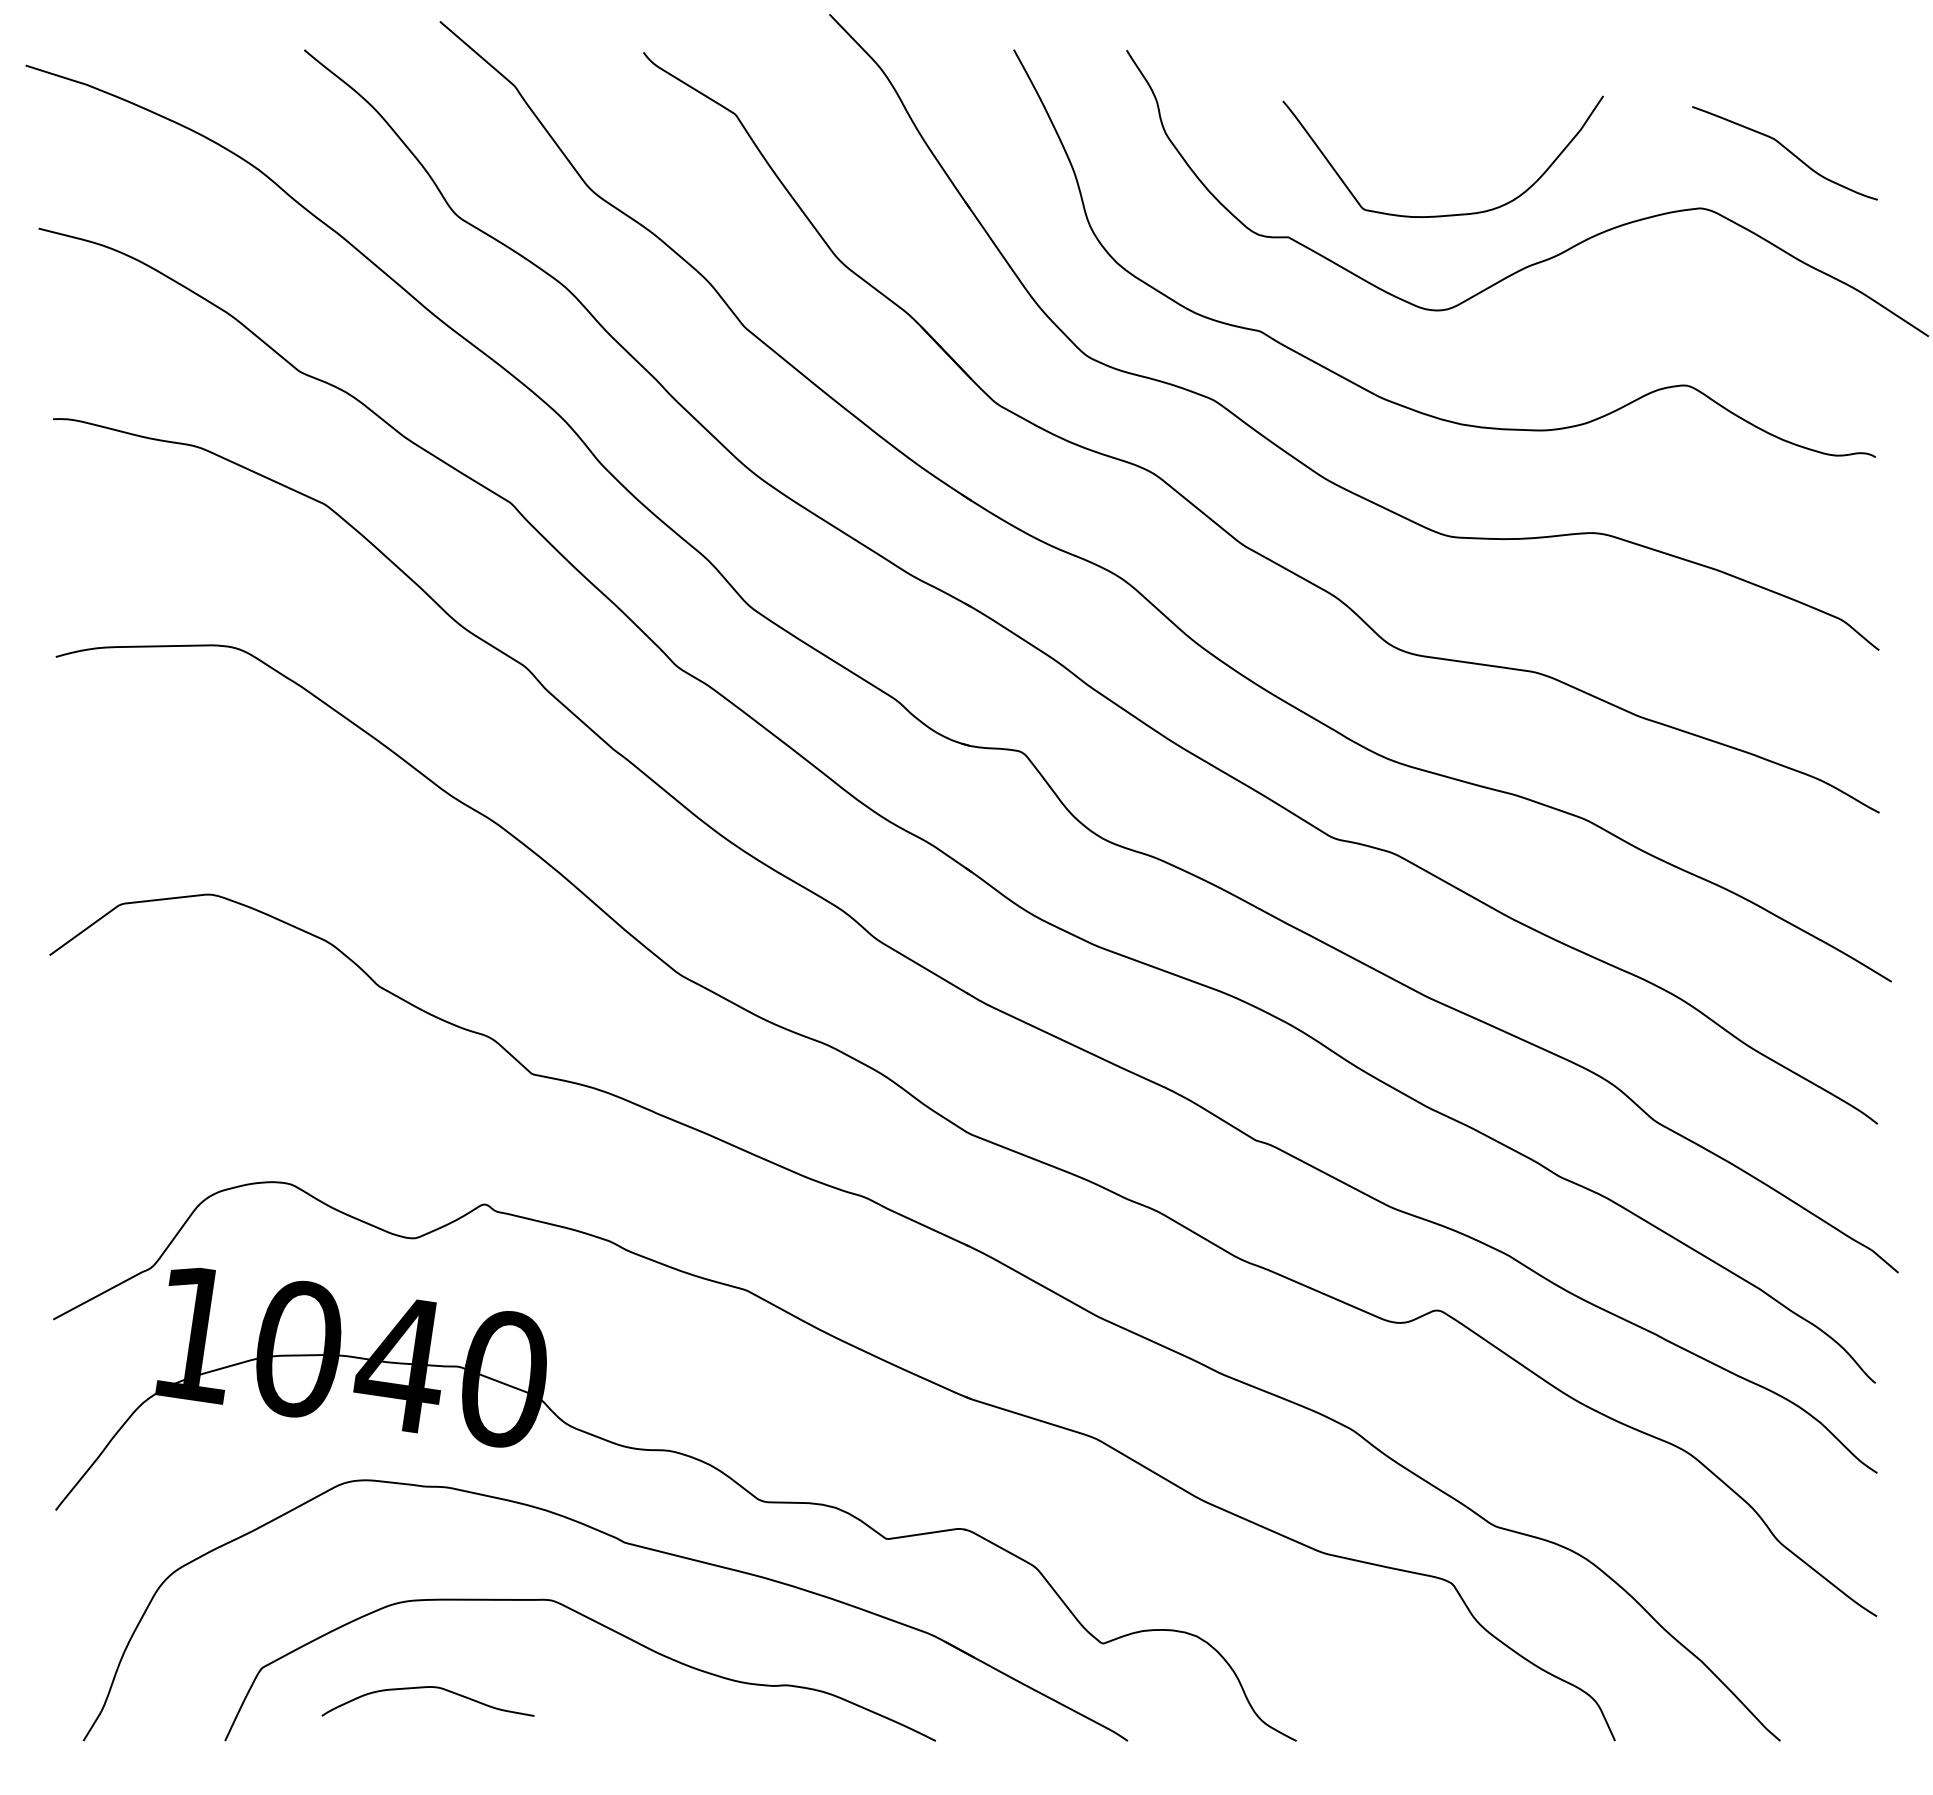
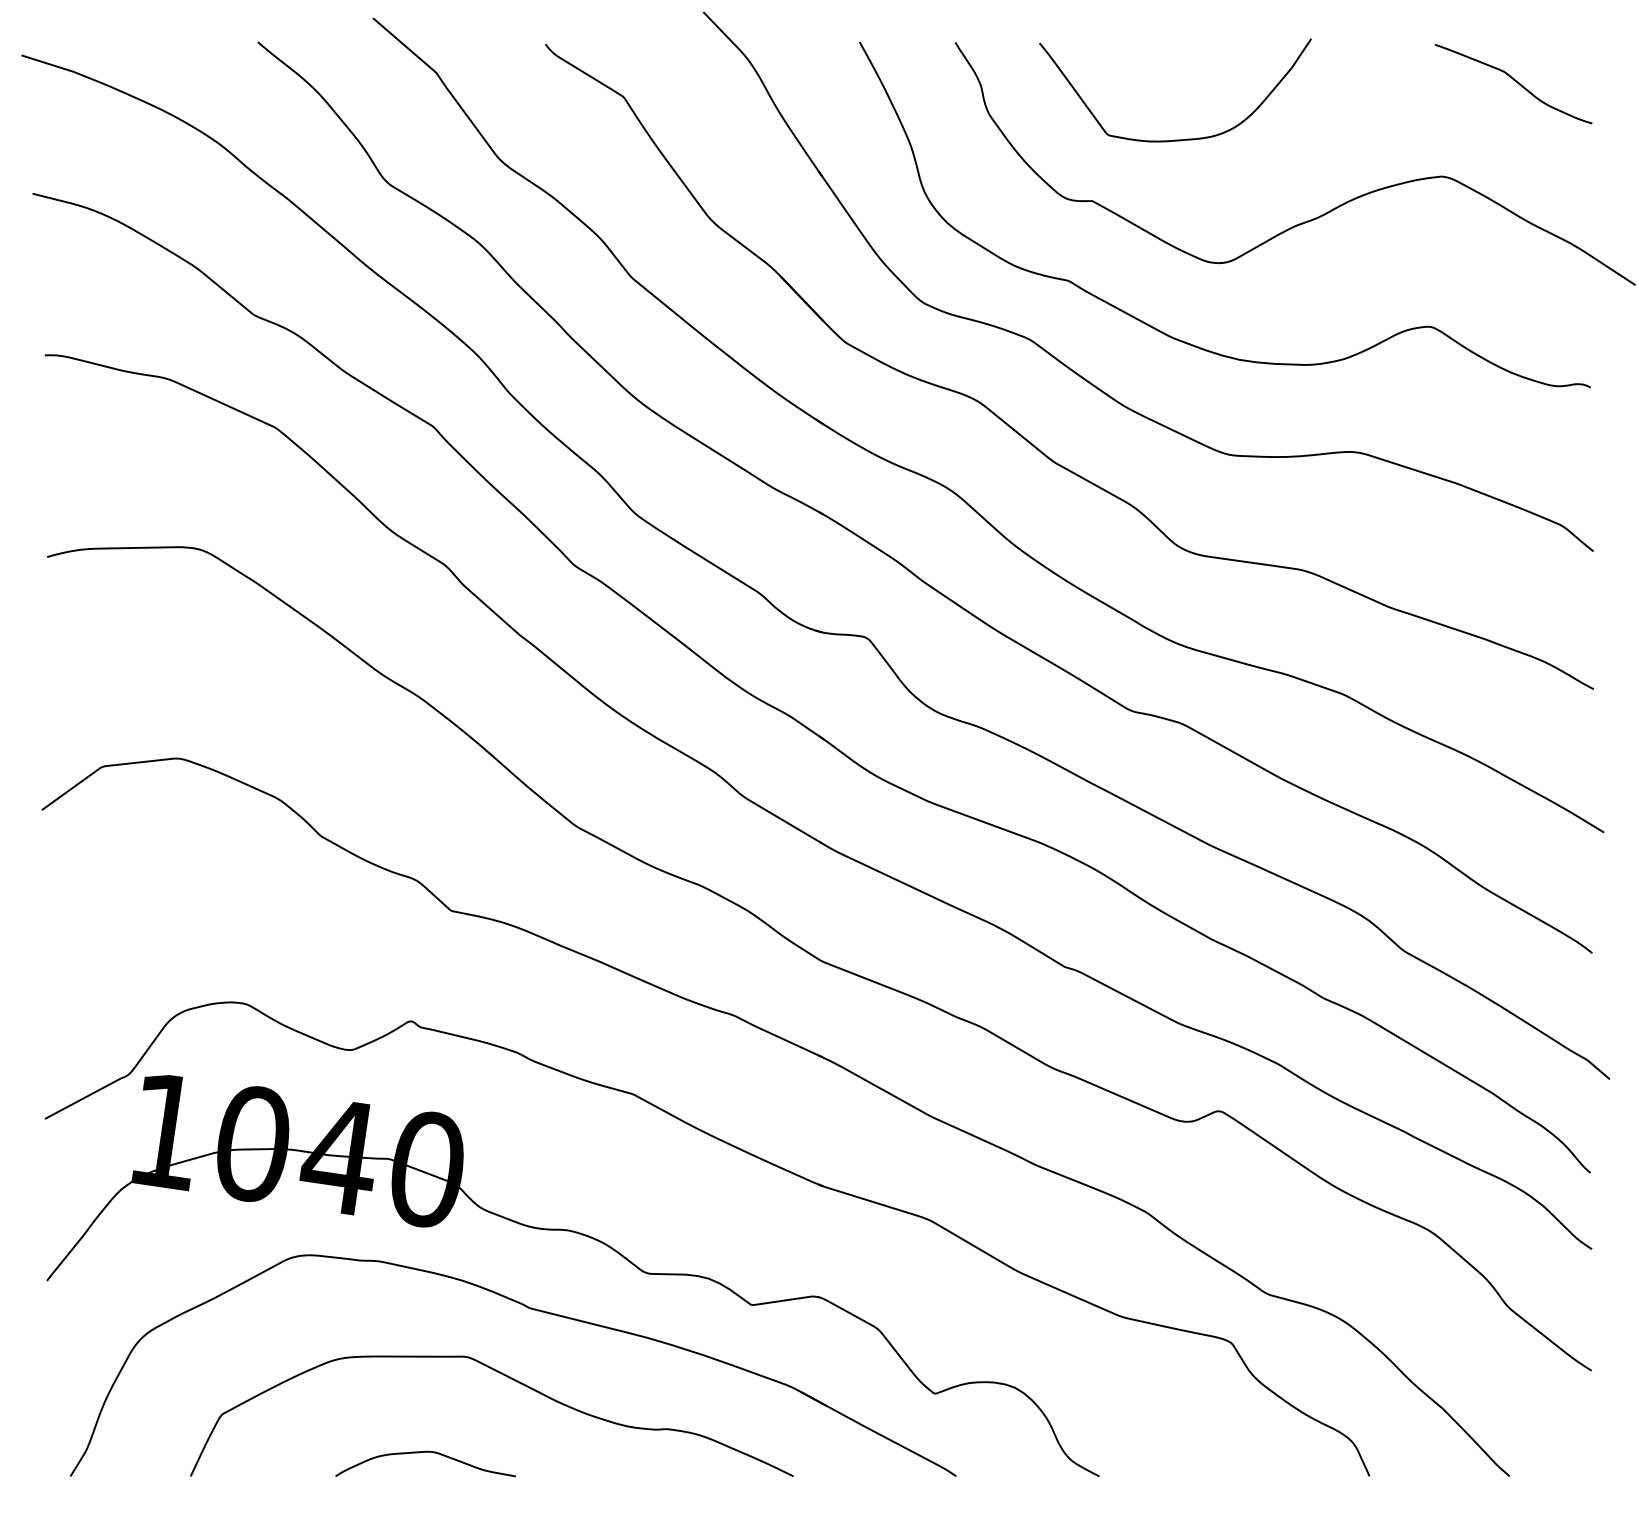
curve: (1786, 150) -> (1514, 81), moved
curve: (1446, 214) -> (1178, 139), moved
curve: (424, 1688) -> (422, 1453), moved

